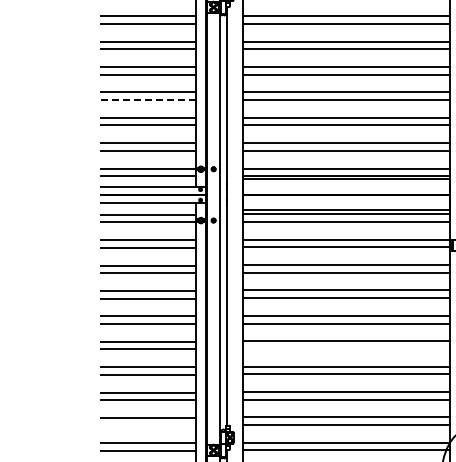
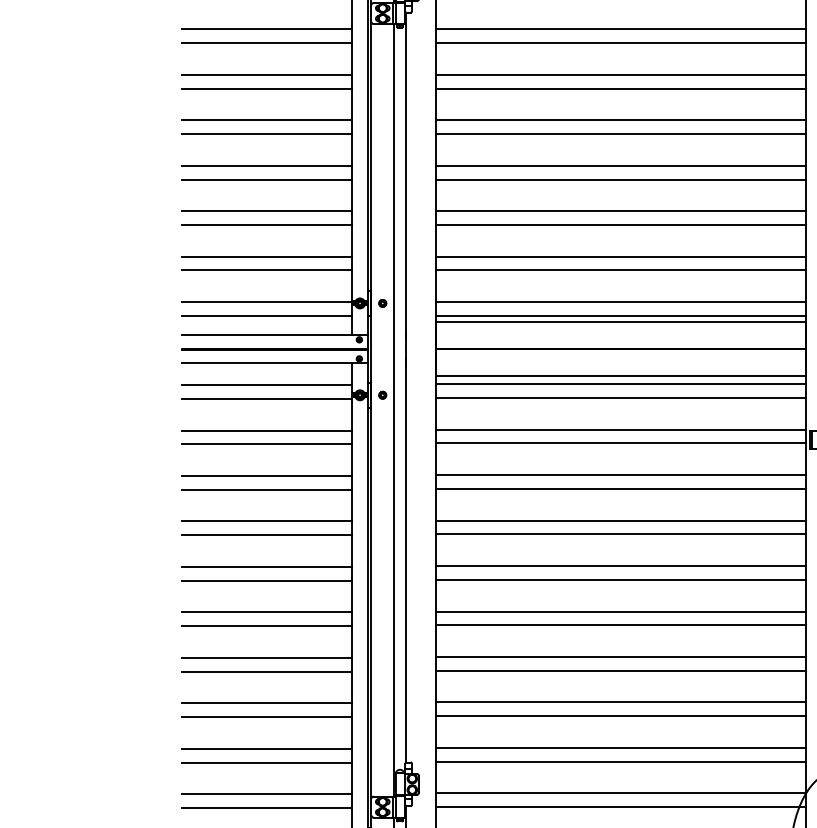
line: (149, 100) -> (267, 180), dashed -> solid
line: (346, 348) -> (620, 624), added
line: (148, 425) -> (266, 762), added

